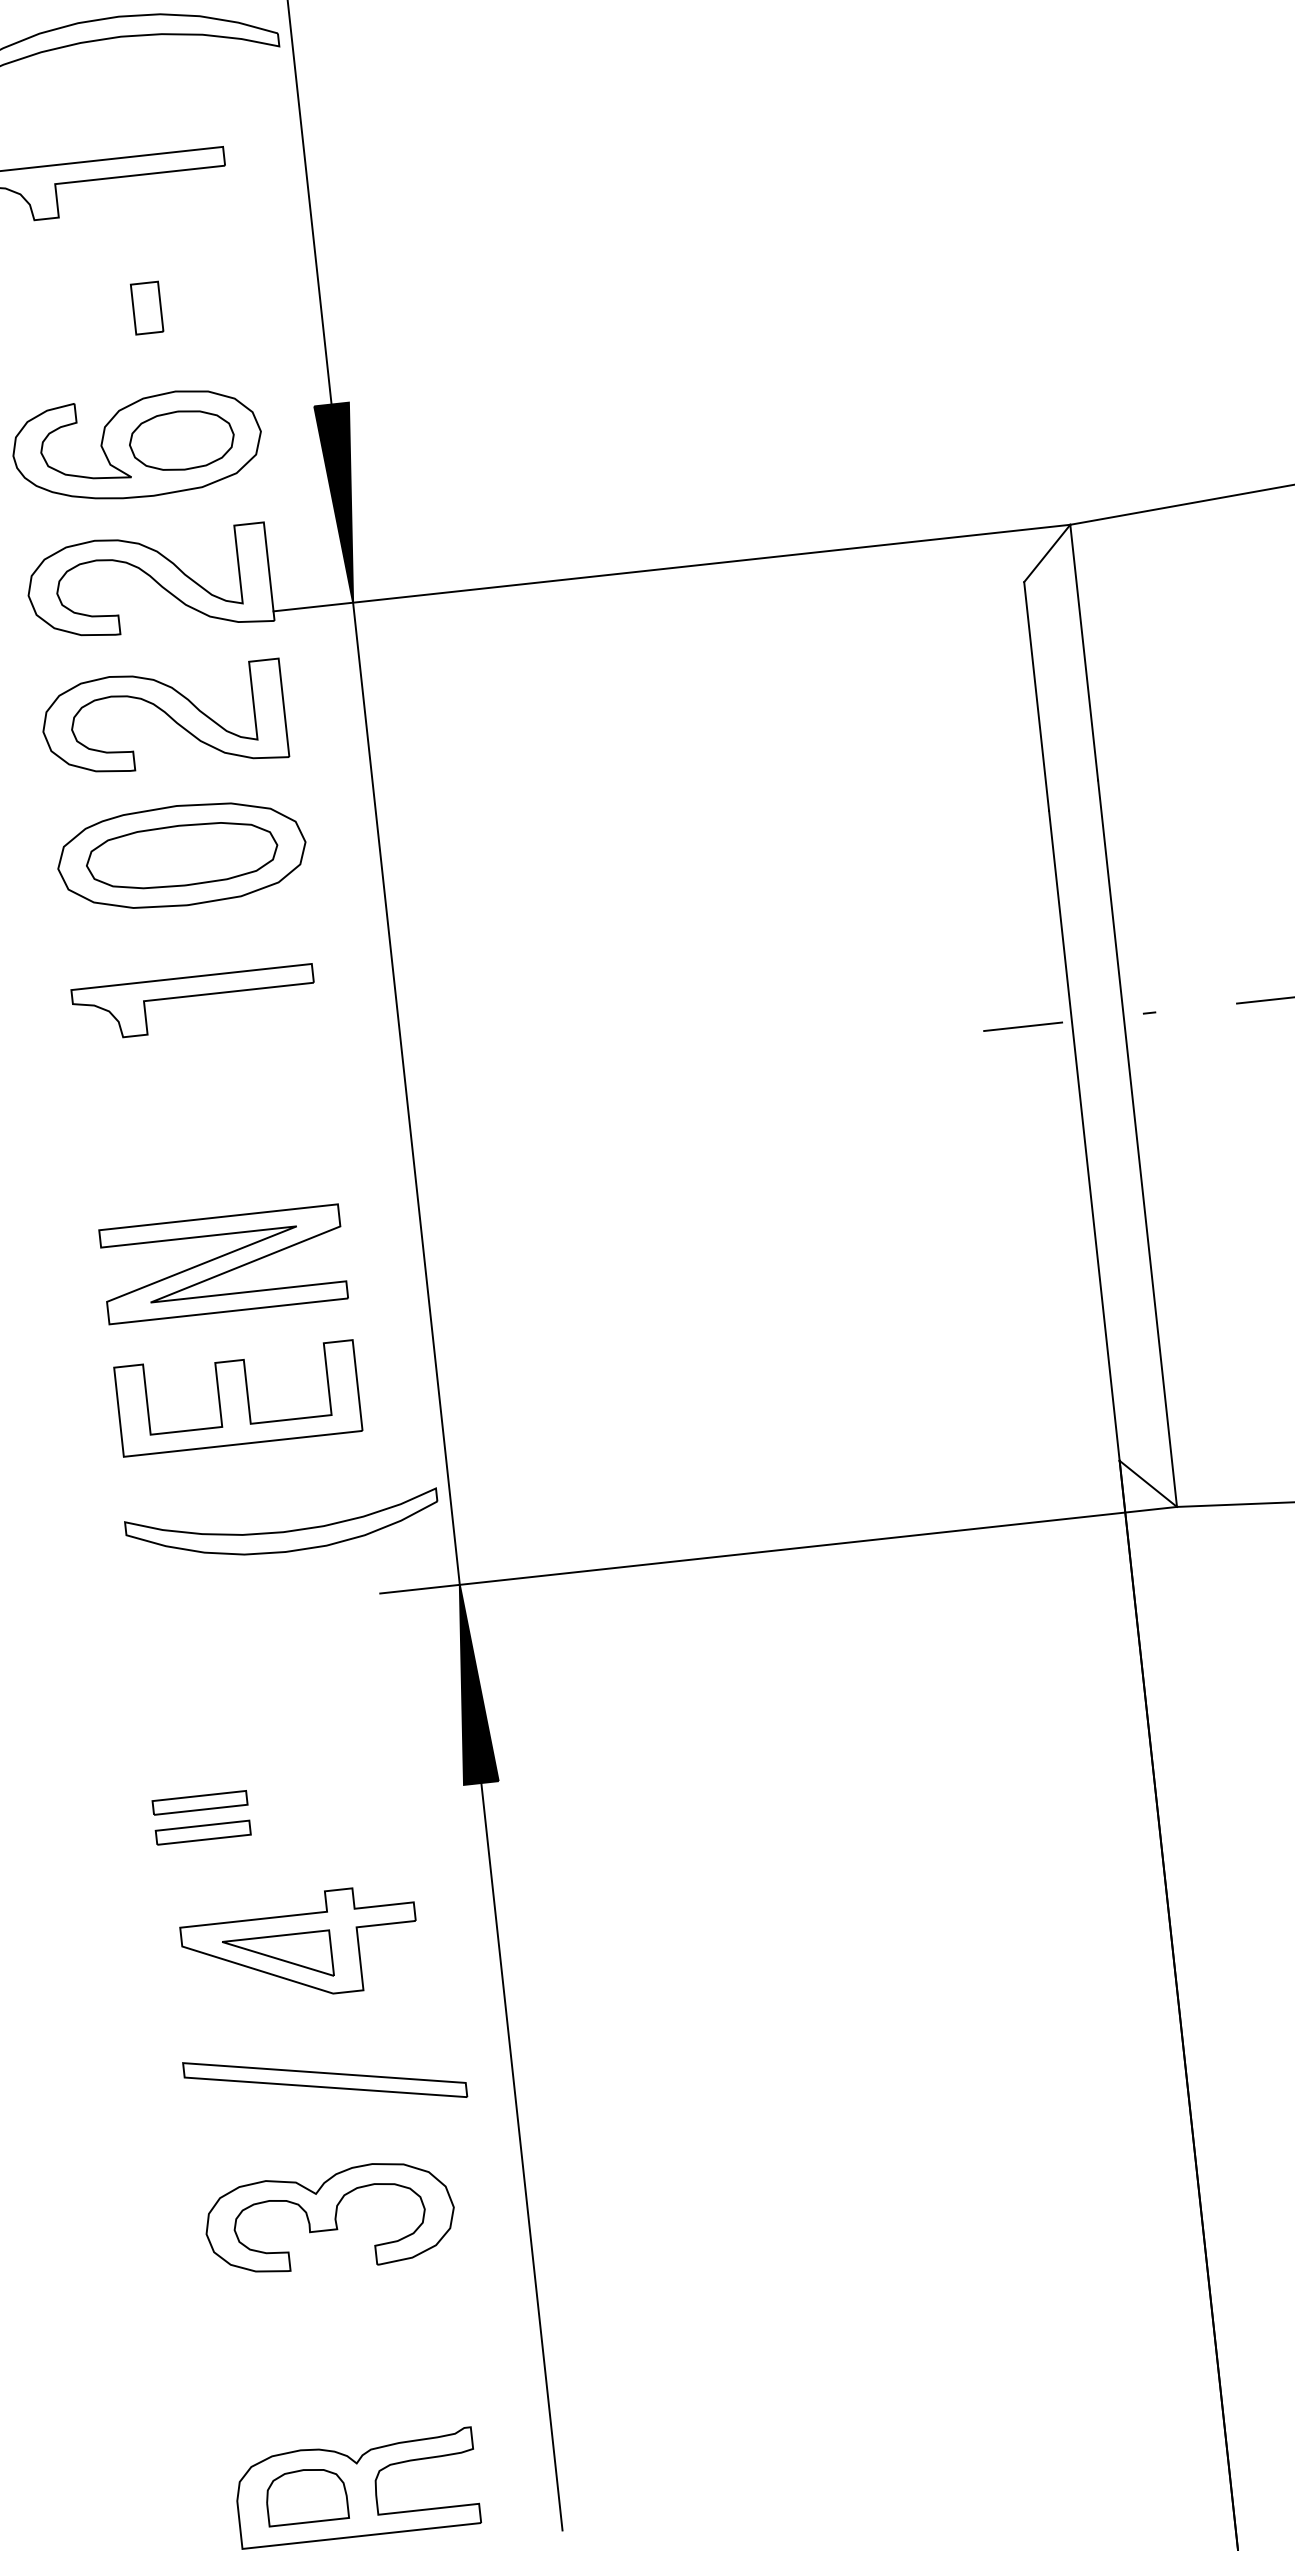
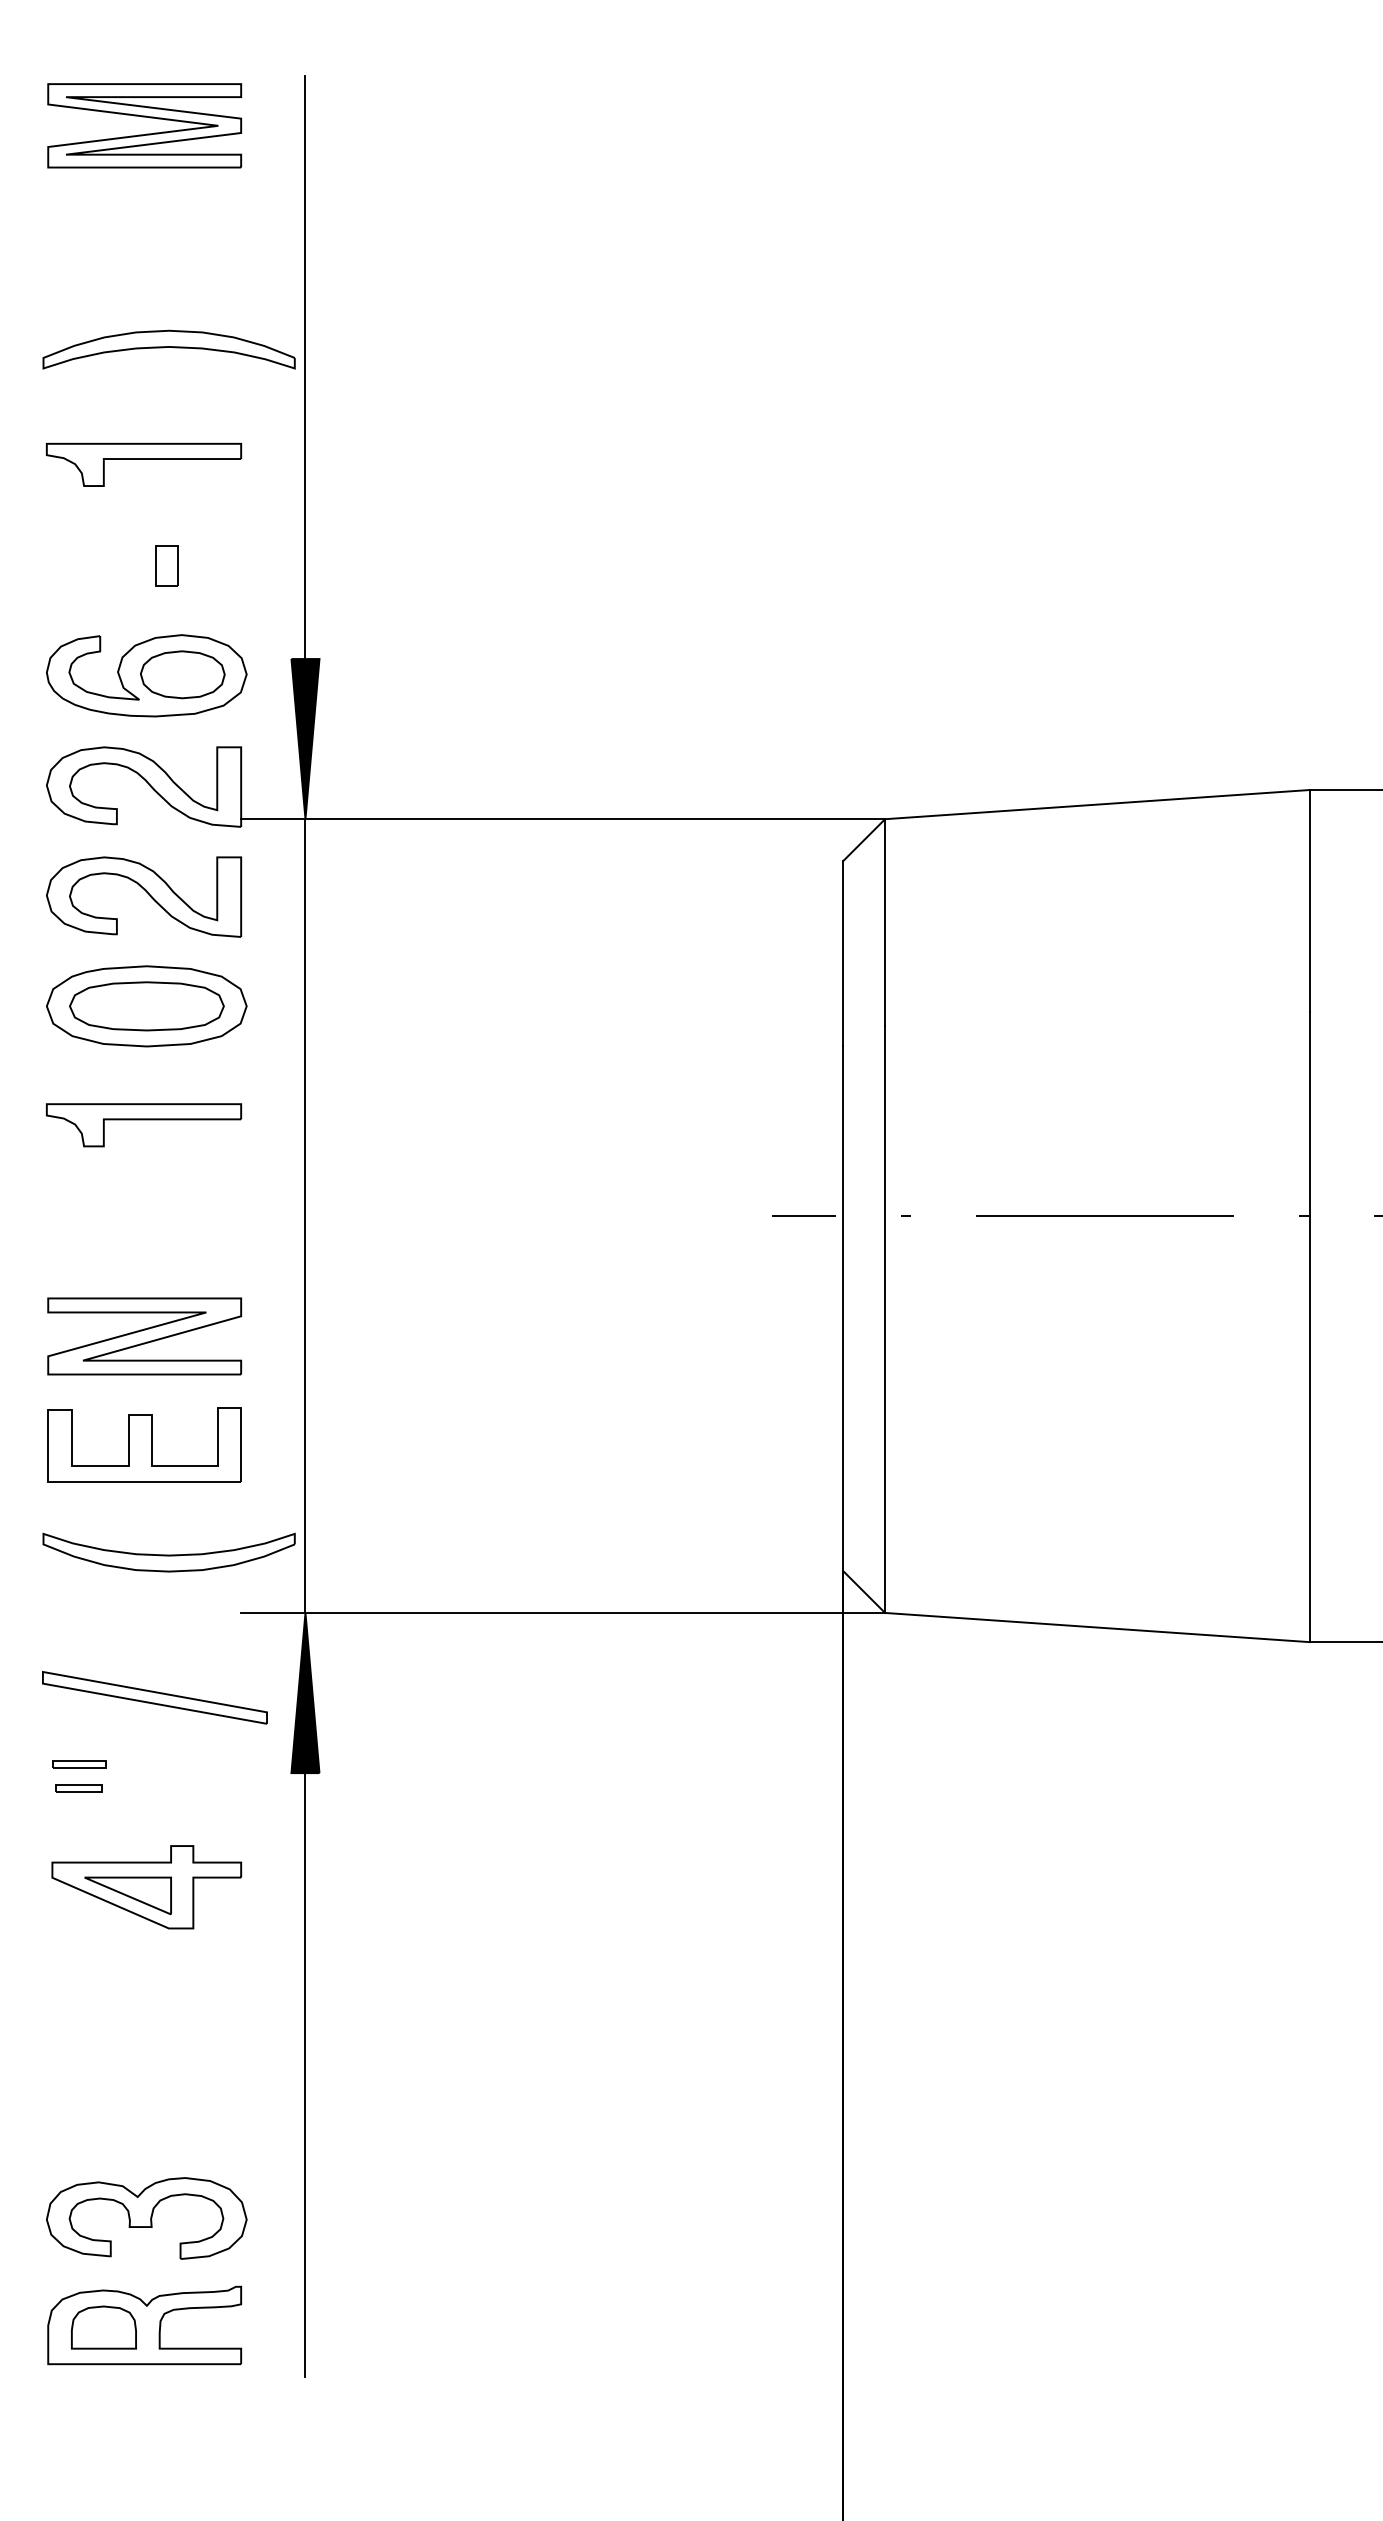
part: (199, 1802) -> (78, 1764), size x0.7
part: (202, 1832) -> (78, 1788), size x0.6
part: (324, 2079) -> (154, 1697), moved
part: (329, 2219) -> (146, 2218), moved

